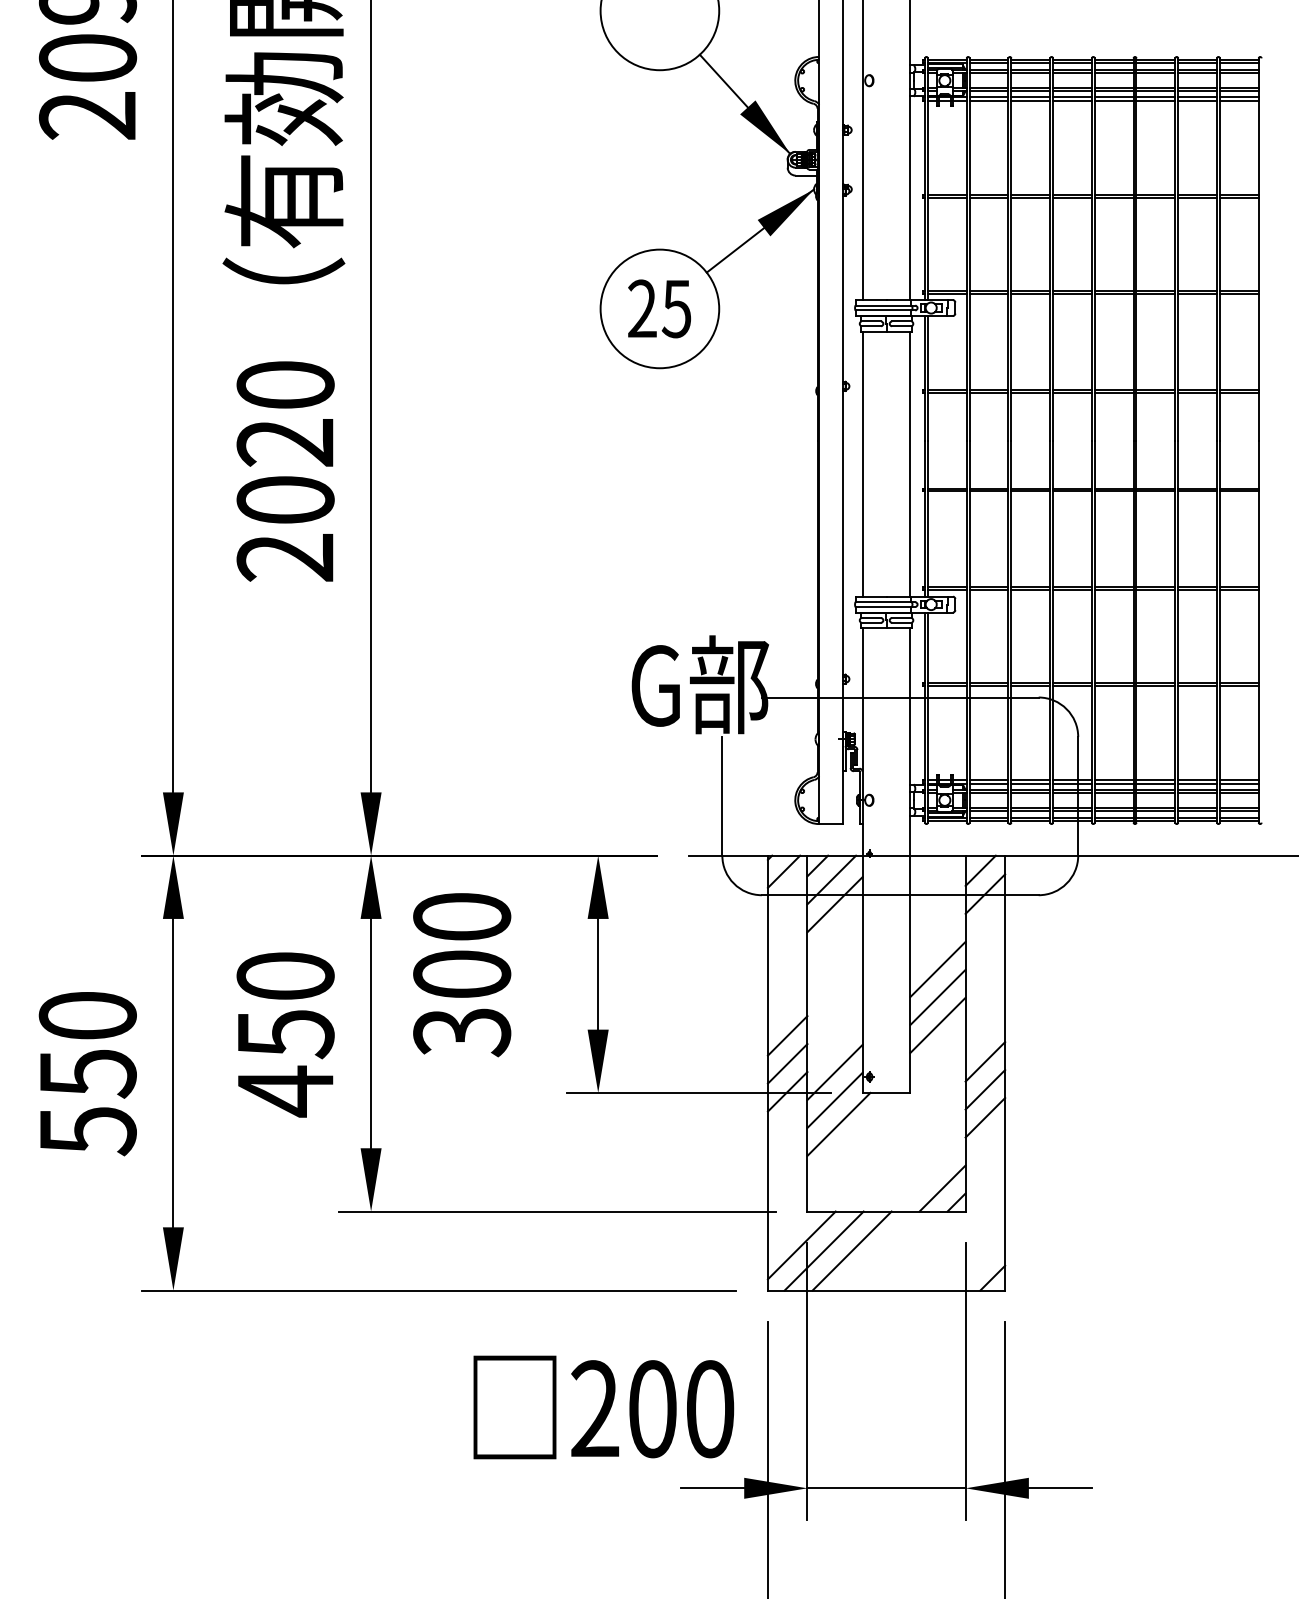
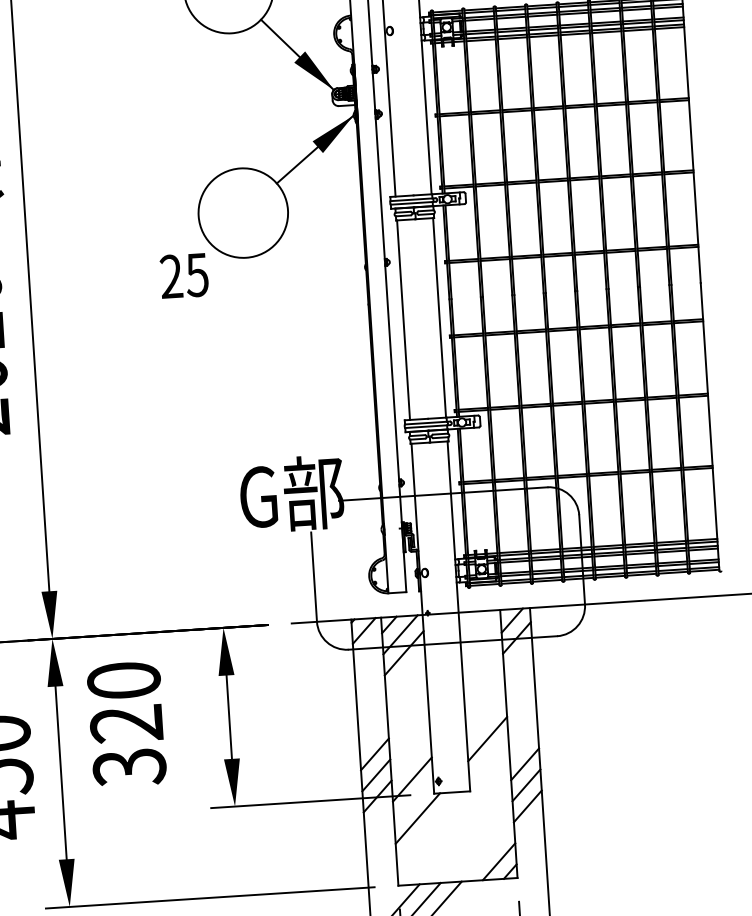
text: (659, 308) -> (184, 275), moved
line: (937, 969) -> (484, 697), removed
text: (462, 974) -> (127, 723), 300 -> 320
line: (937, 996) -> (485, 717), removed
line: (834, 1099) -> (413, 800), removed

